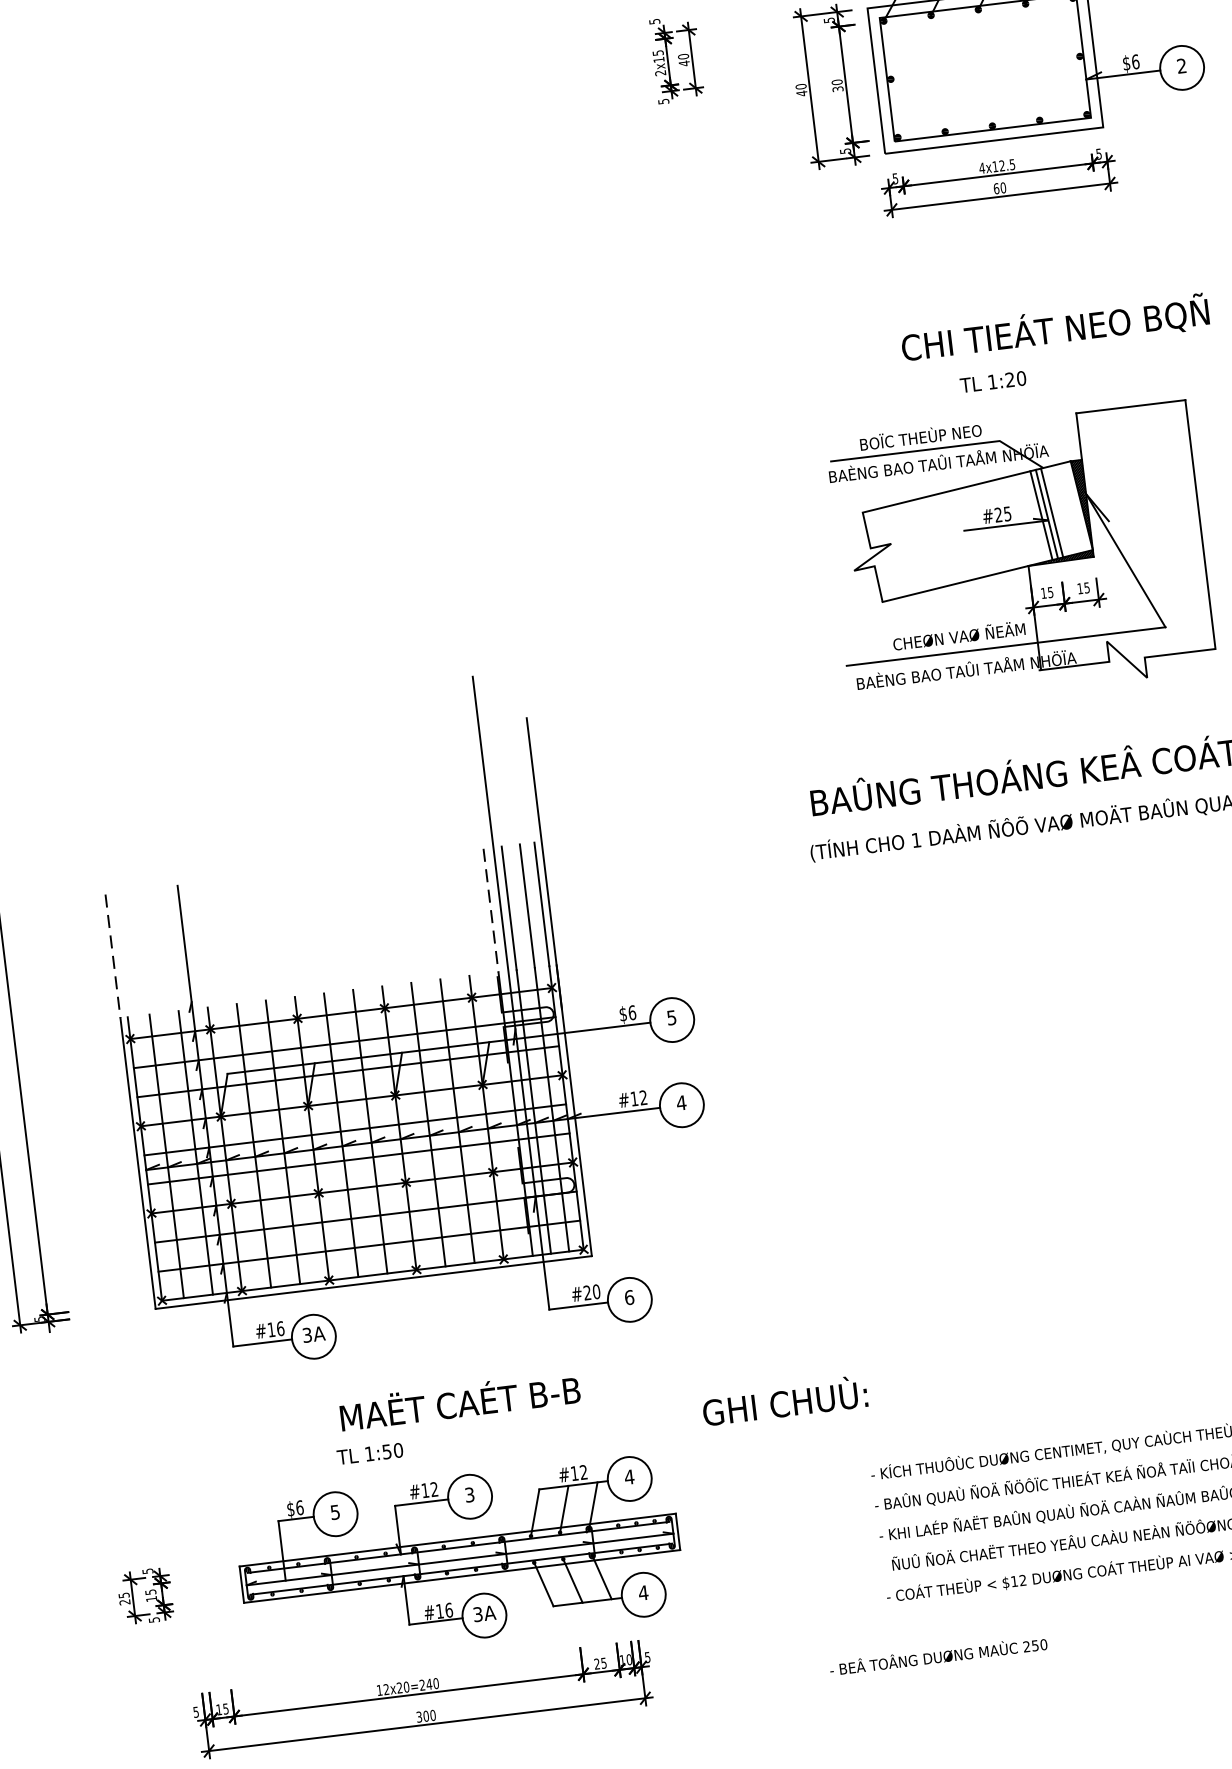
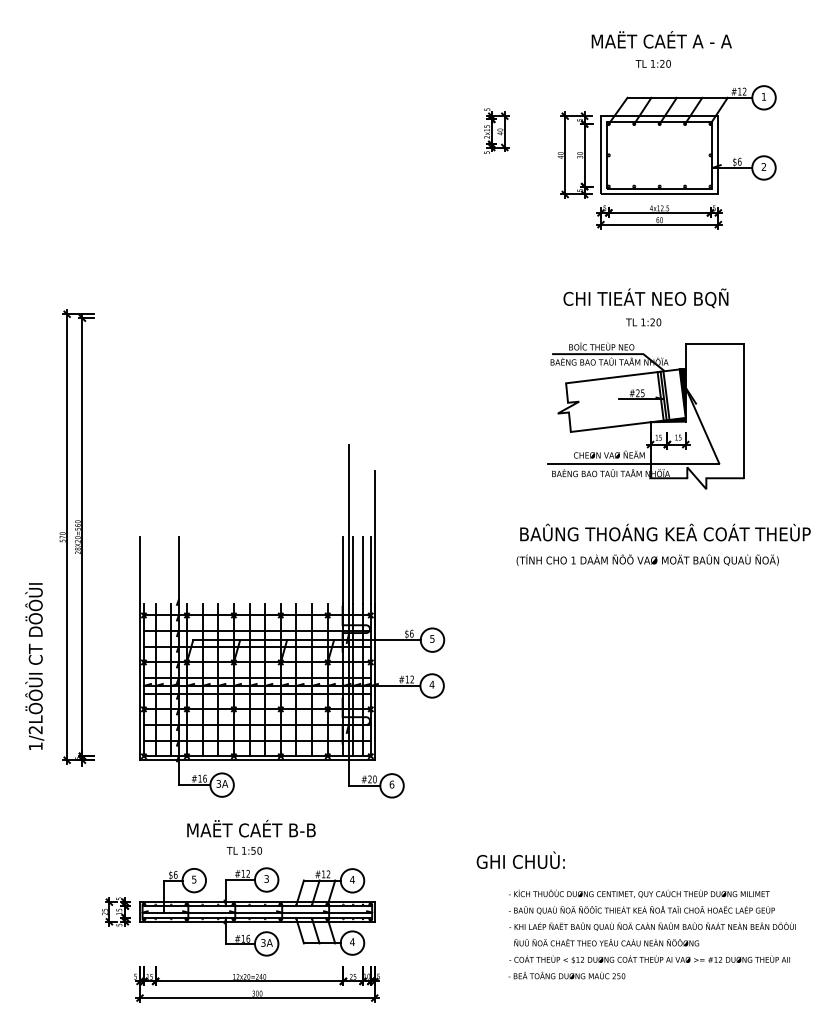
text: (1054, 329) -> (645, 298), moved
line: (491, 910) -> (343, 570), dashed -> solid
line: (113, 956) -> (140, 570), dashed -> solid
text: (784, 1399) -> (520, 859), moved
text: (459, 1400) -> (251, 828), moved
part: (460, 1557) -> (257, 911), moved
text: (937, 1656) -> (566, 975), moved

